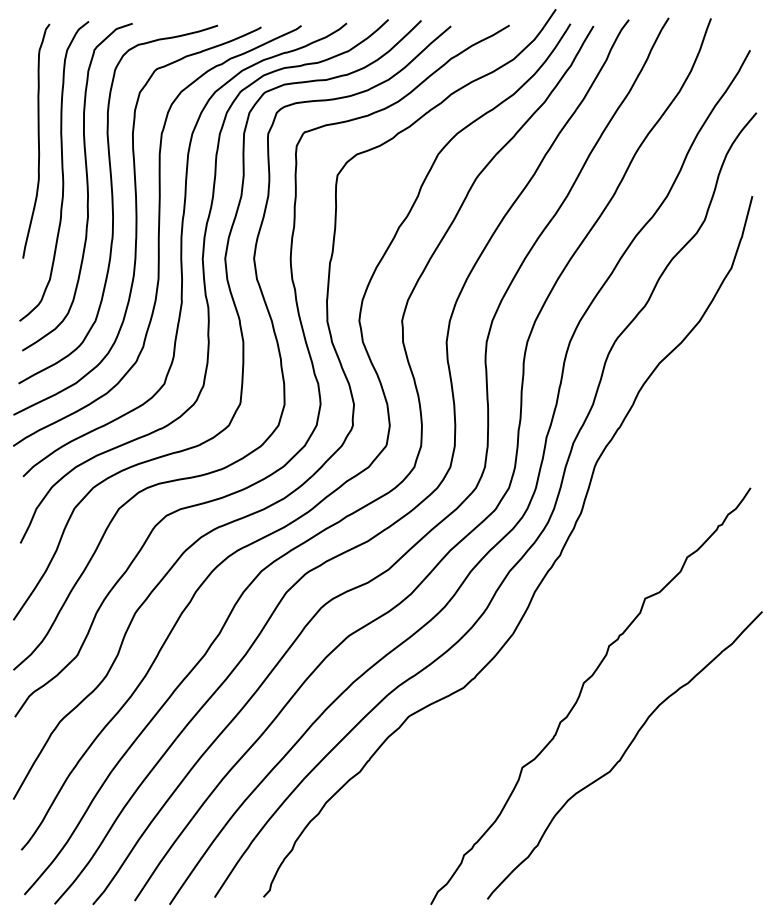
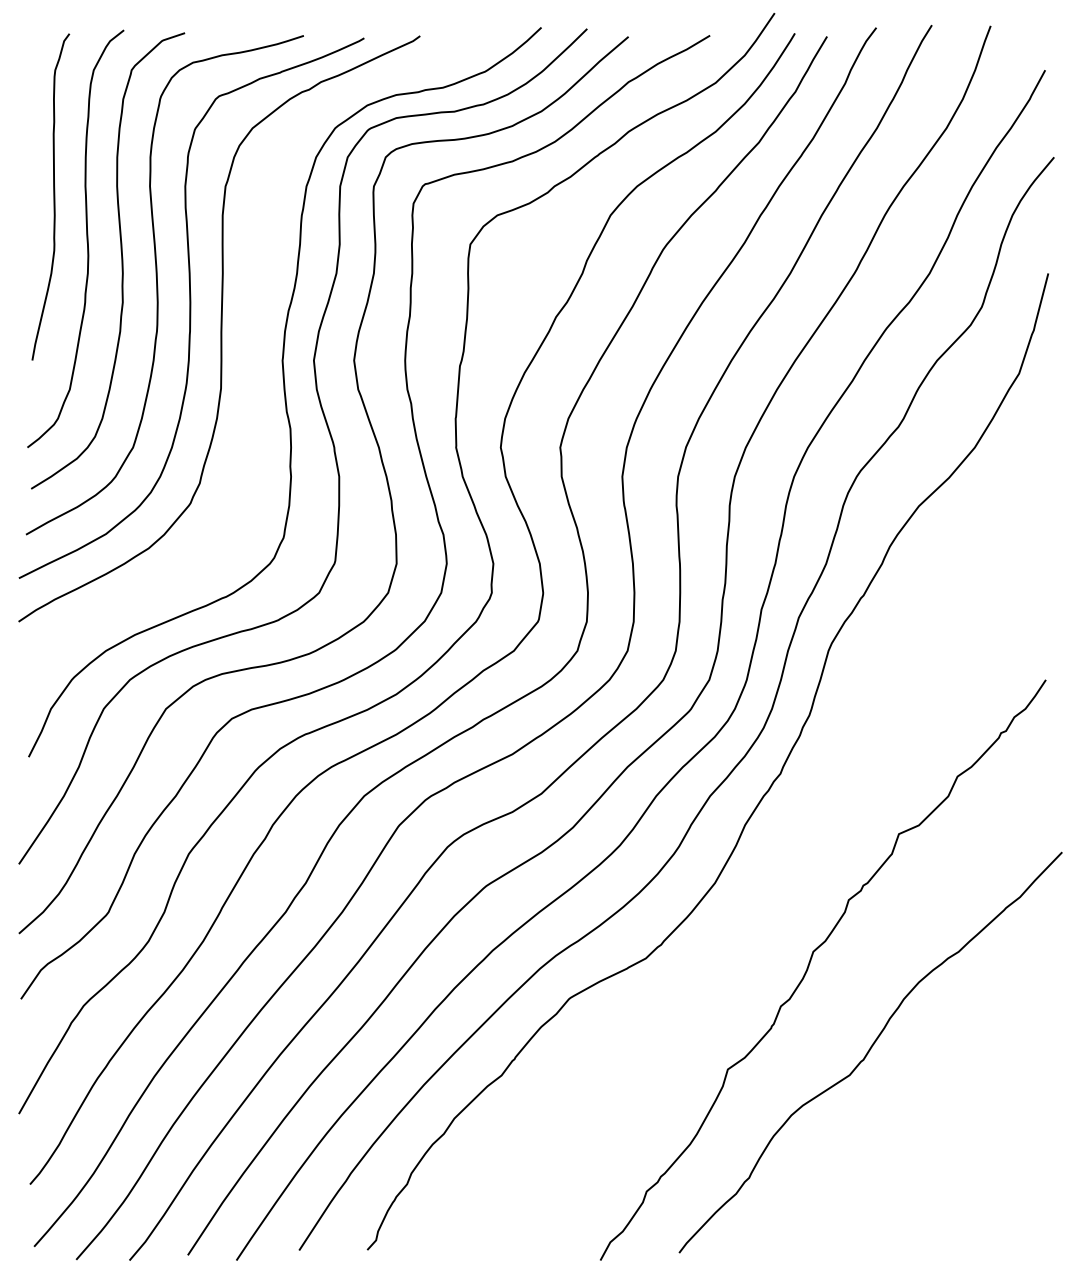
curve: (182, 249) -> (254, 347), removed

